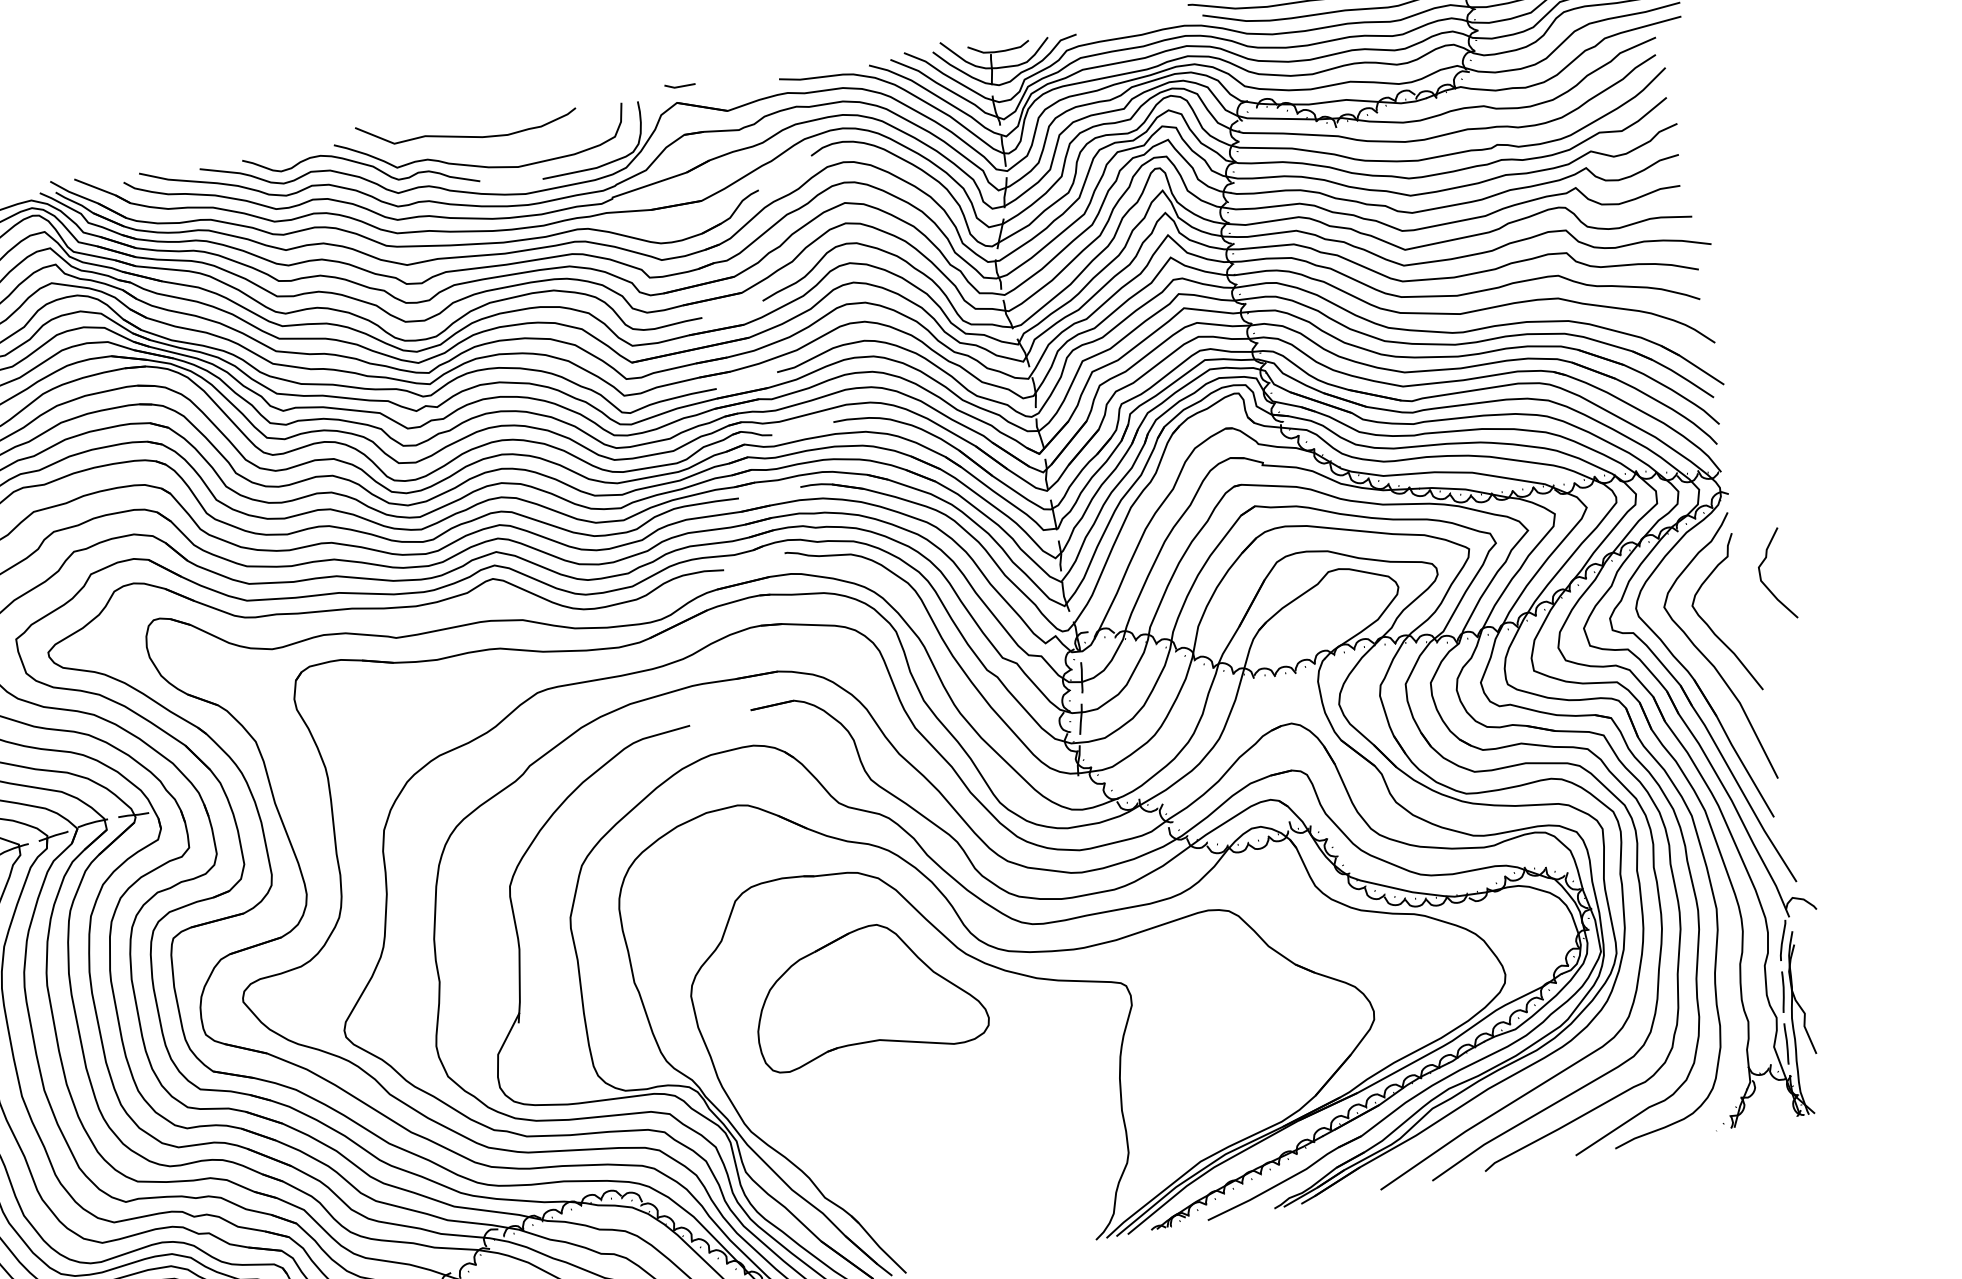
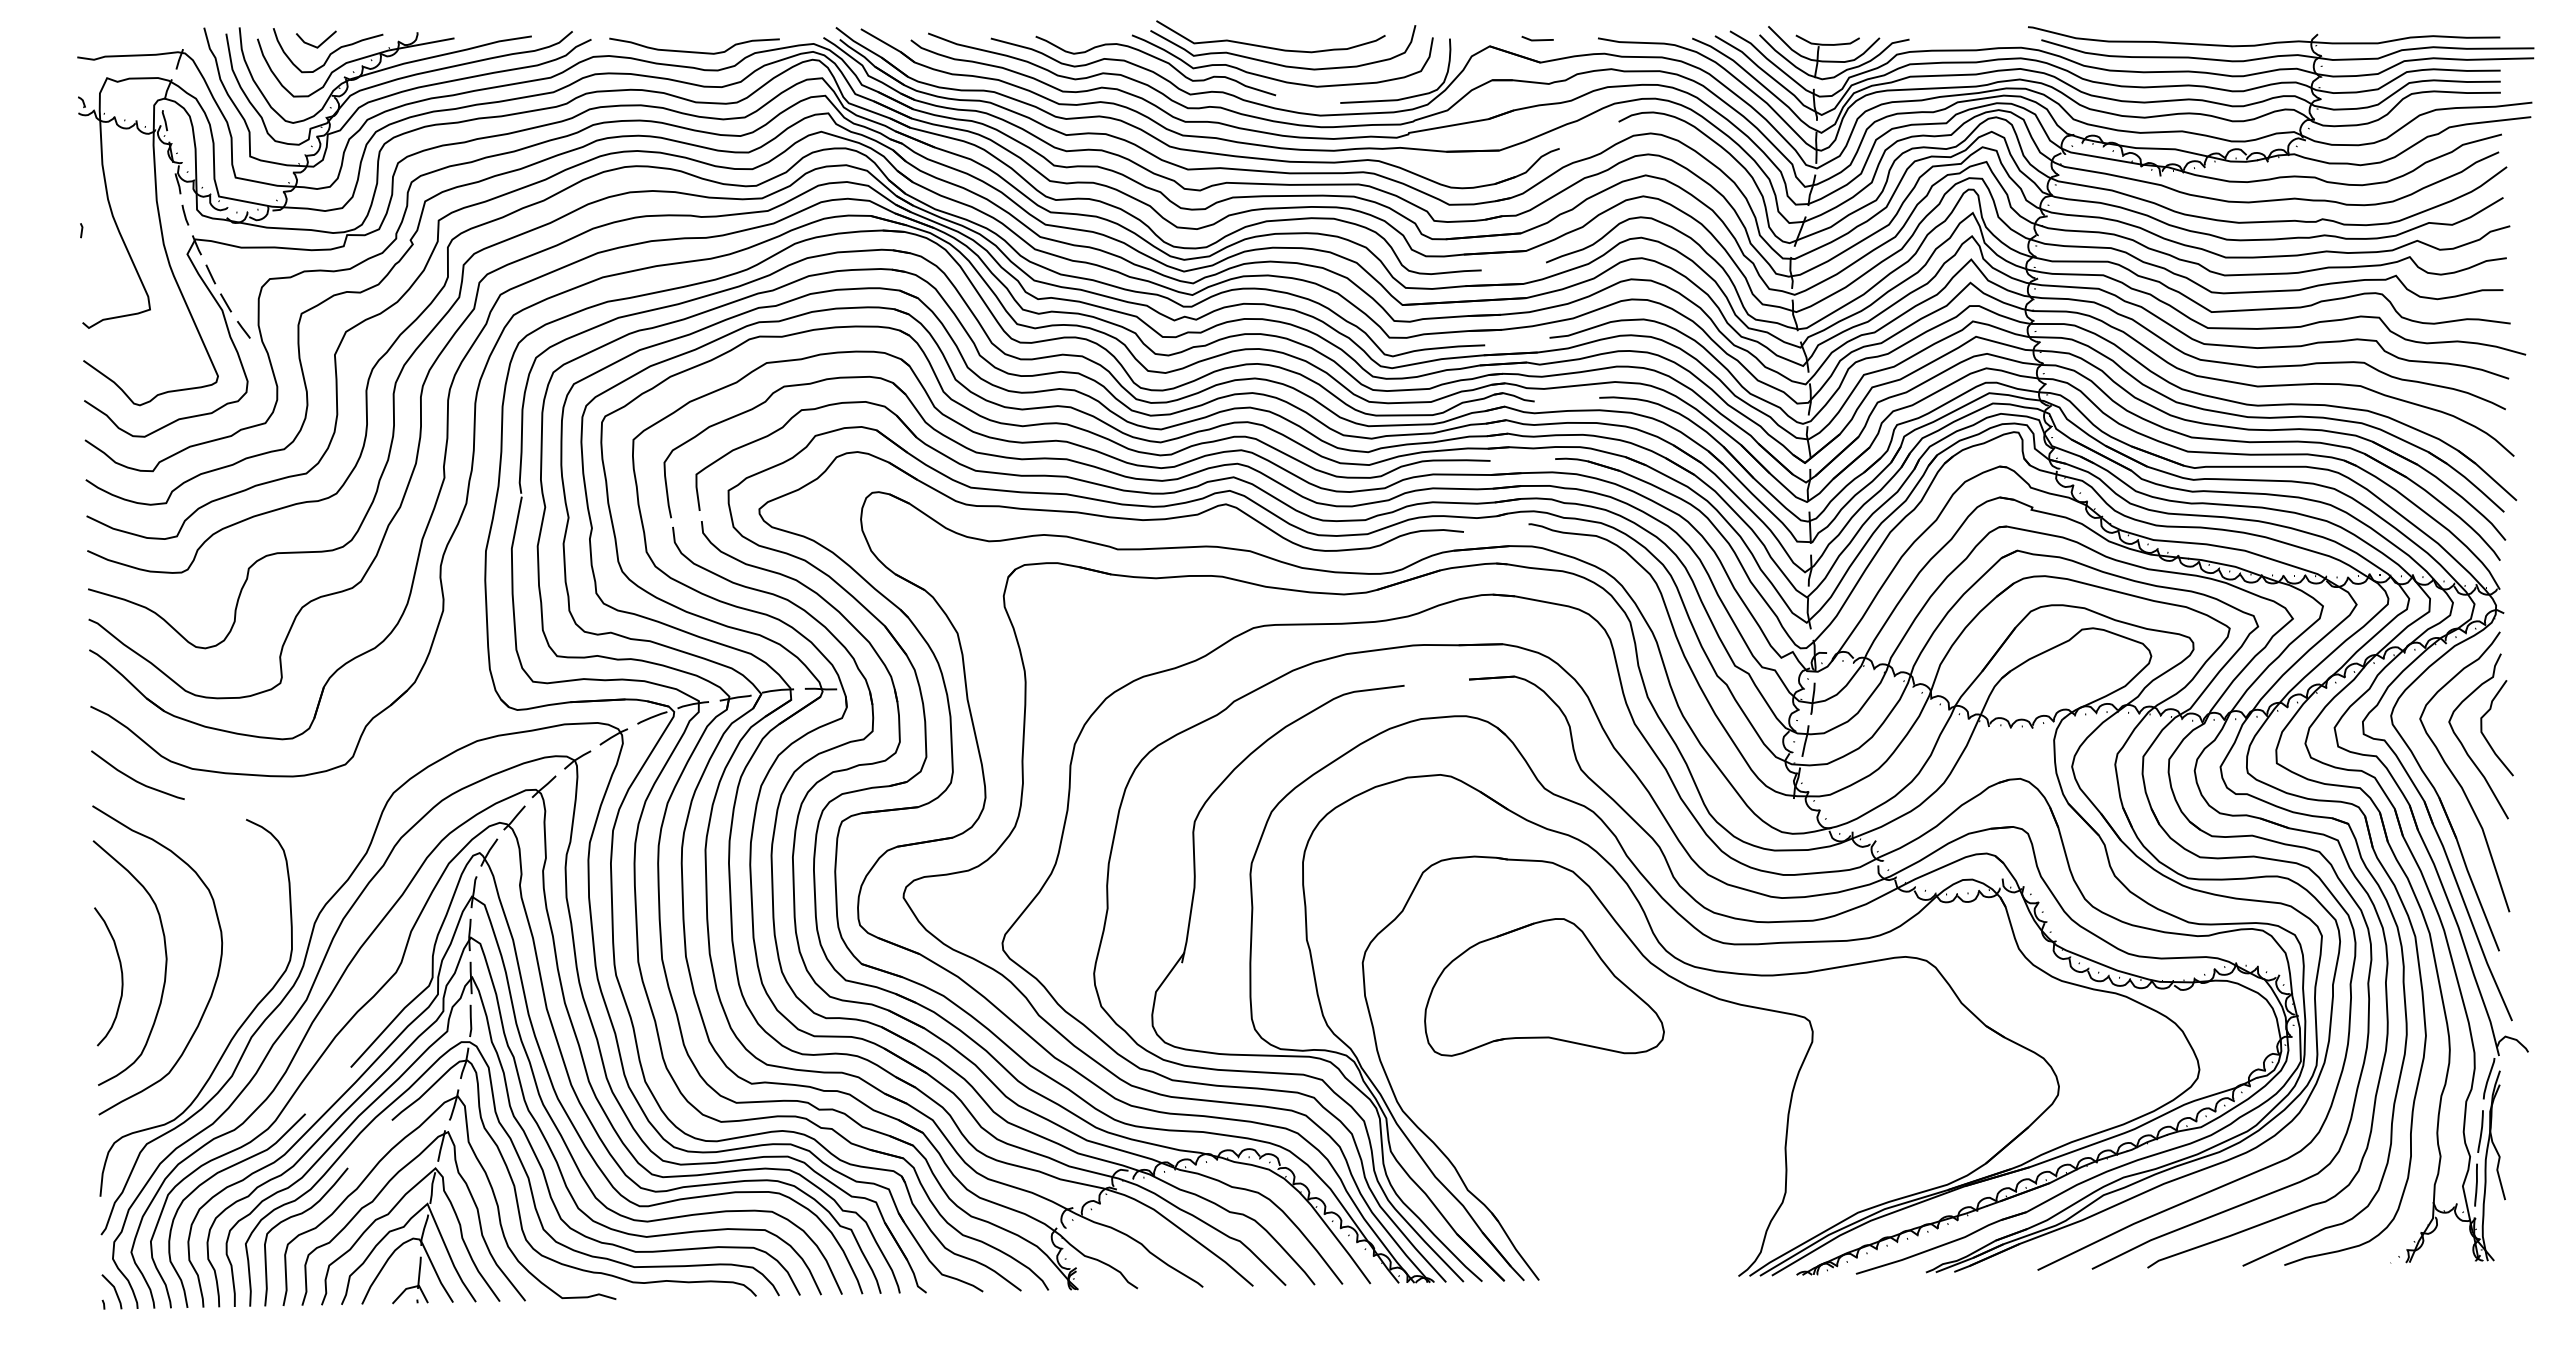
line: (679, 85) -> (1537, 39), moved
curve: (477, 150) -> (1278, 63), added
curve: (1764, 582) -> (2484, 734), moved

